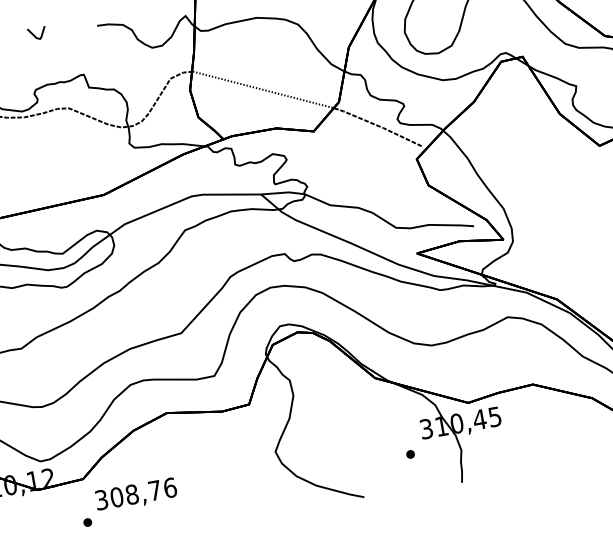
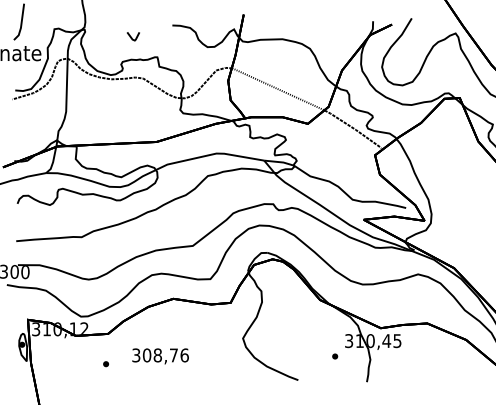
line: (34, 34) -> (131, 36), moved
text: (136, 495) -> (160, 356), moved

